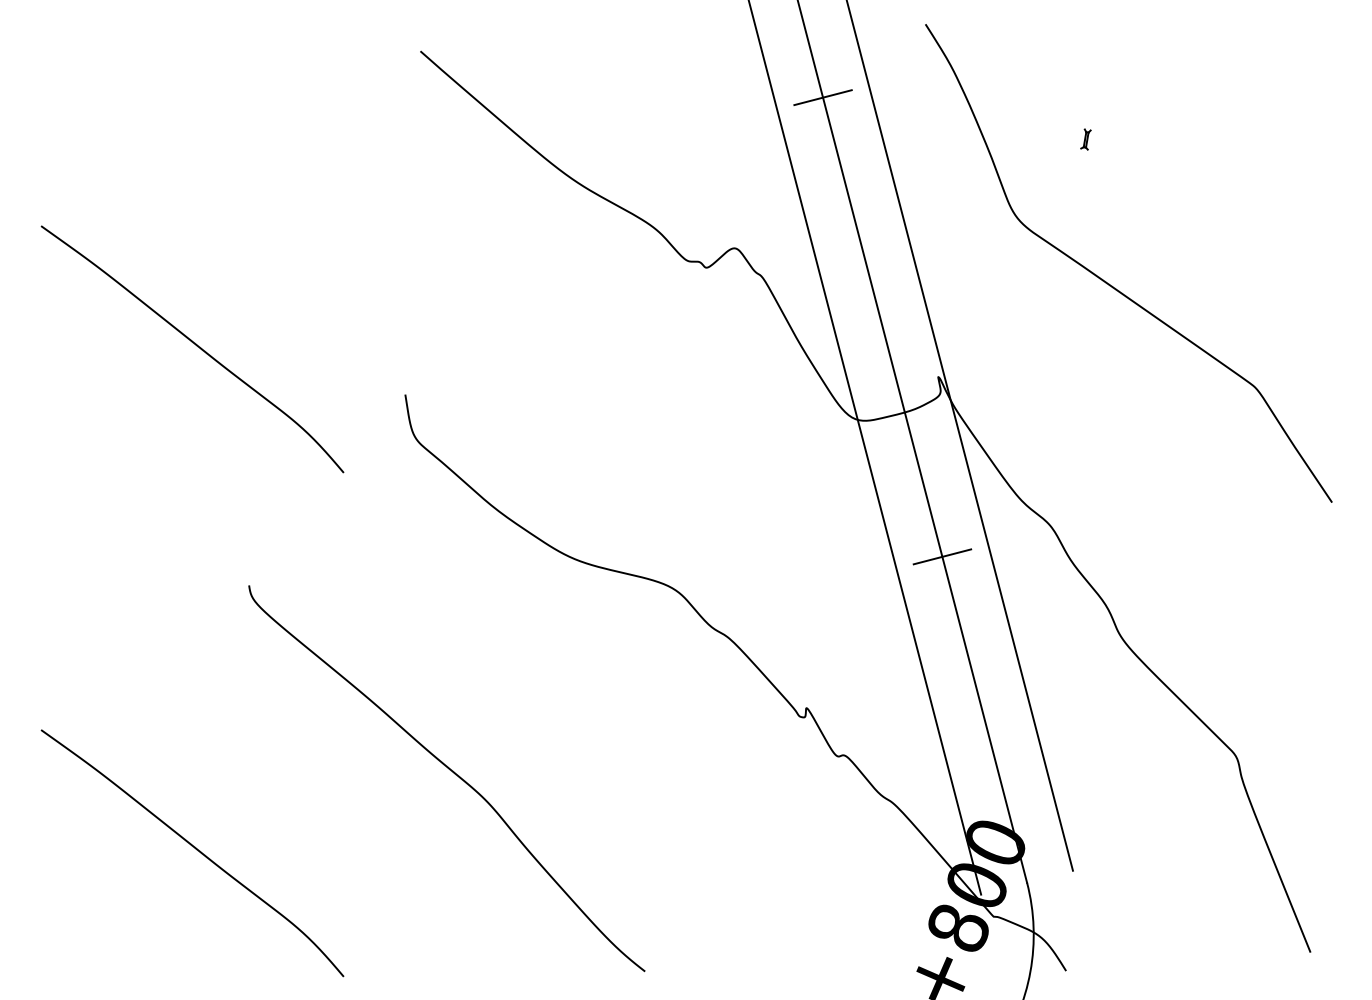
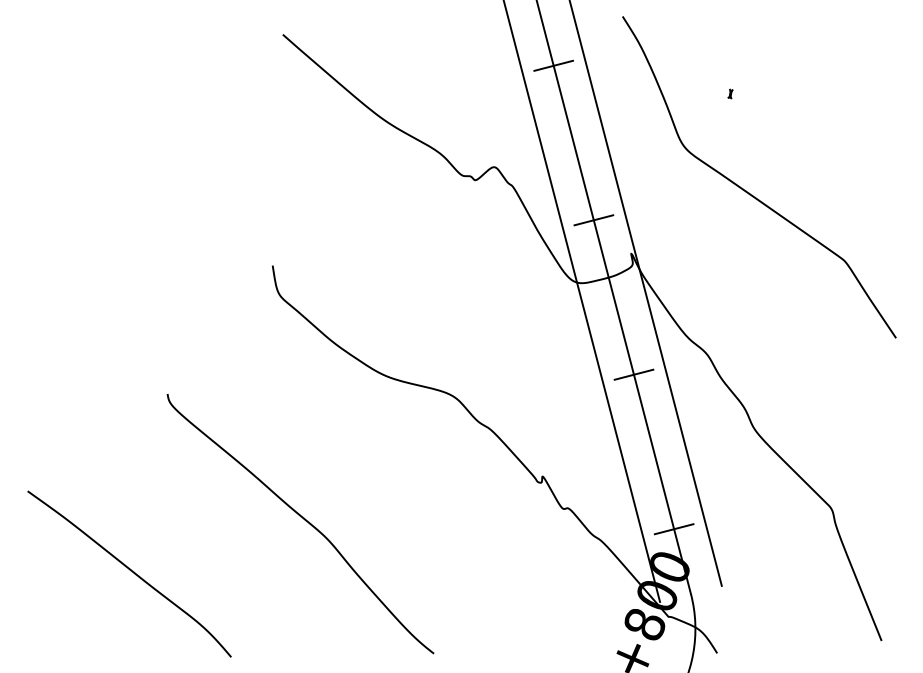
part: (1085, 138) -> (730, 93), size x0.62
line: (882, 327) -> (593, 220), added
curve: (193, 345) -> (130, 232), removed
line: (1001, 786) -> (673, 529), added

